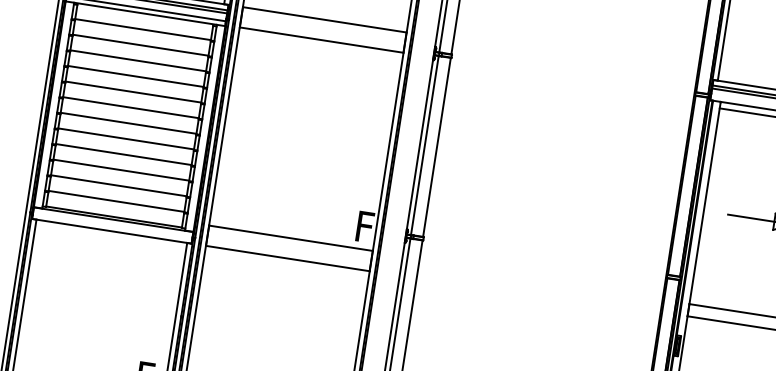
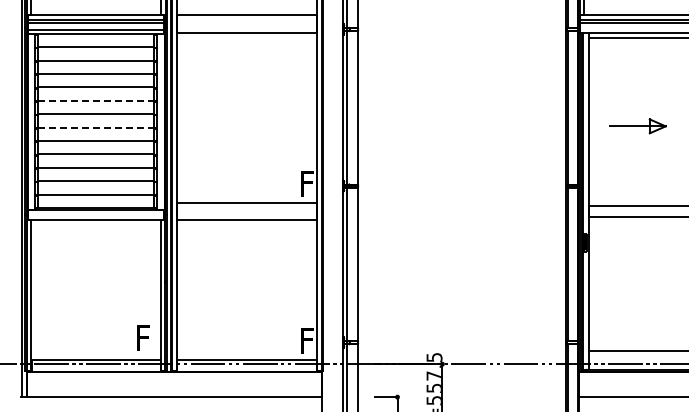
line: (133, 91) -> (96, 100), solid -> dashed
line: (129, 123) -> (96, 127), solid -> dashed

